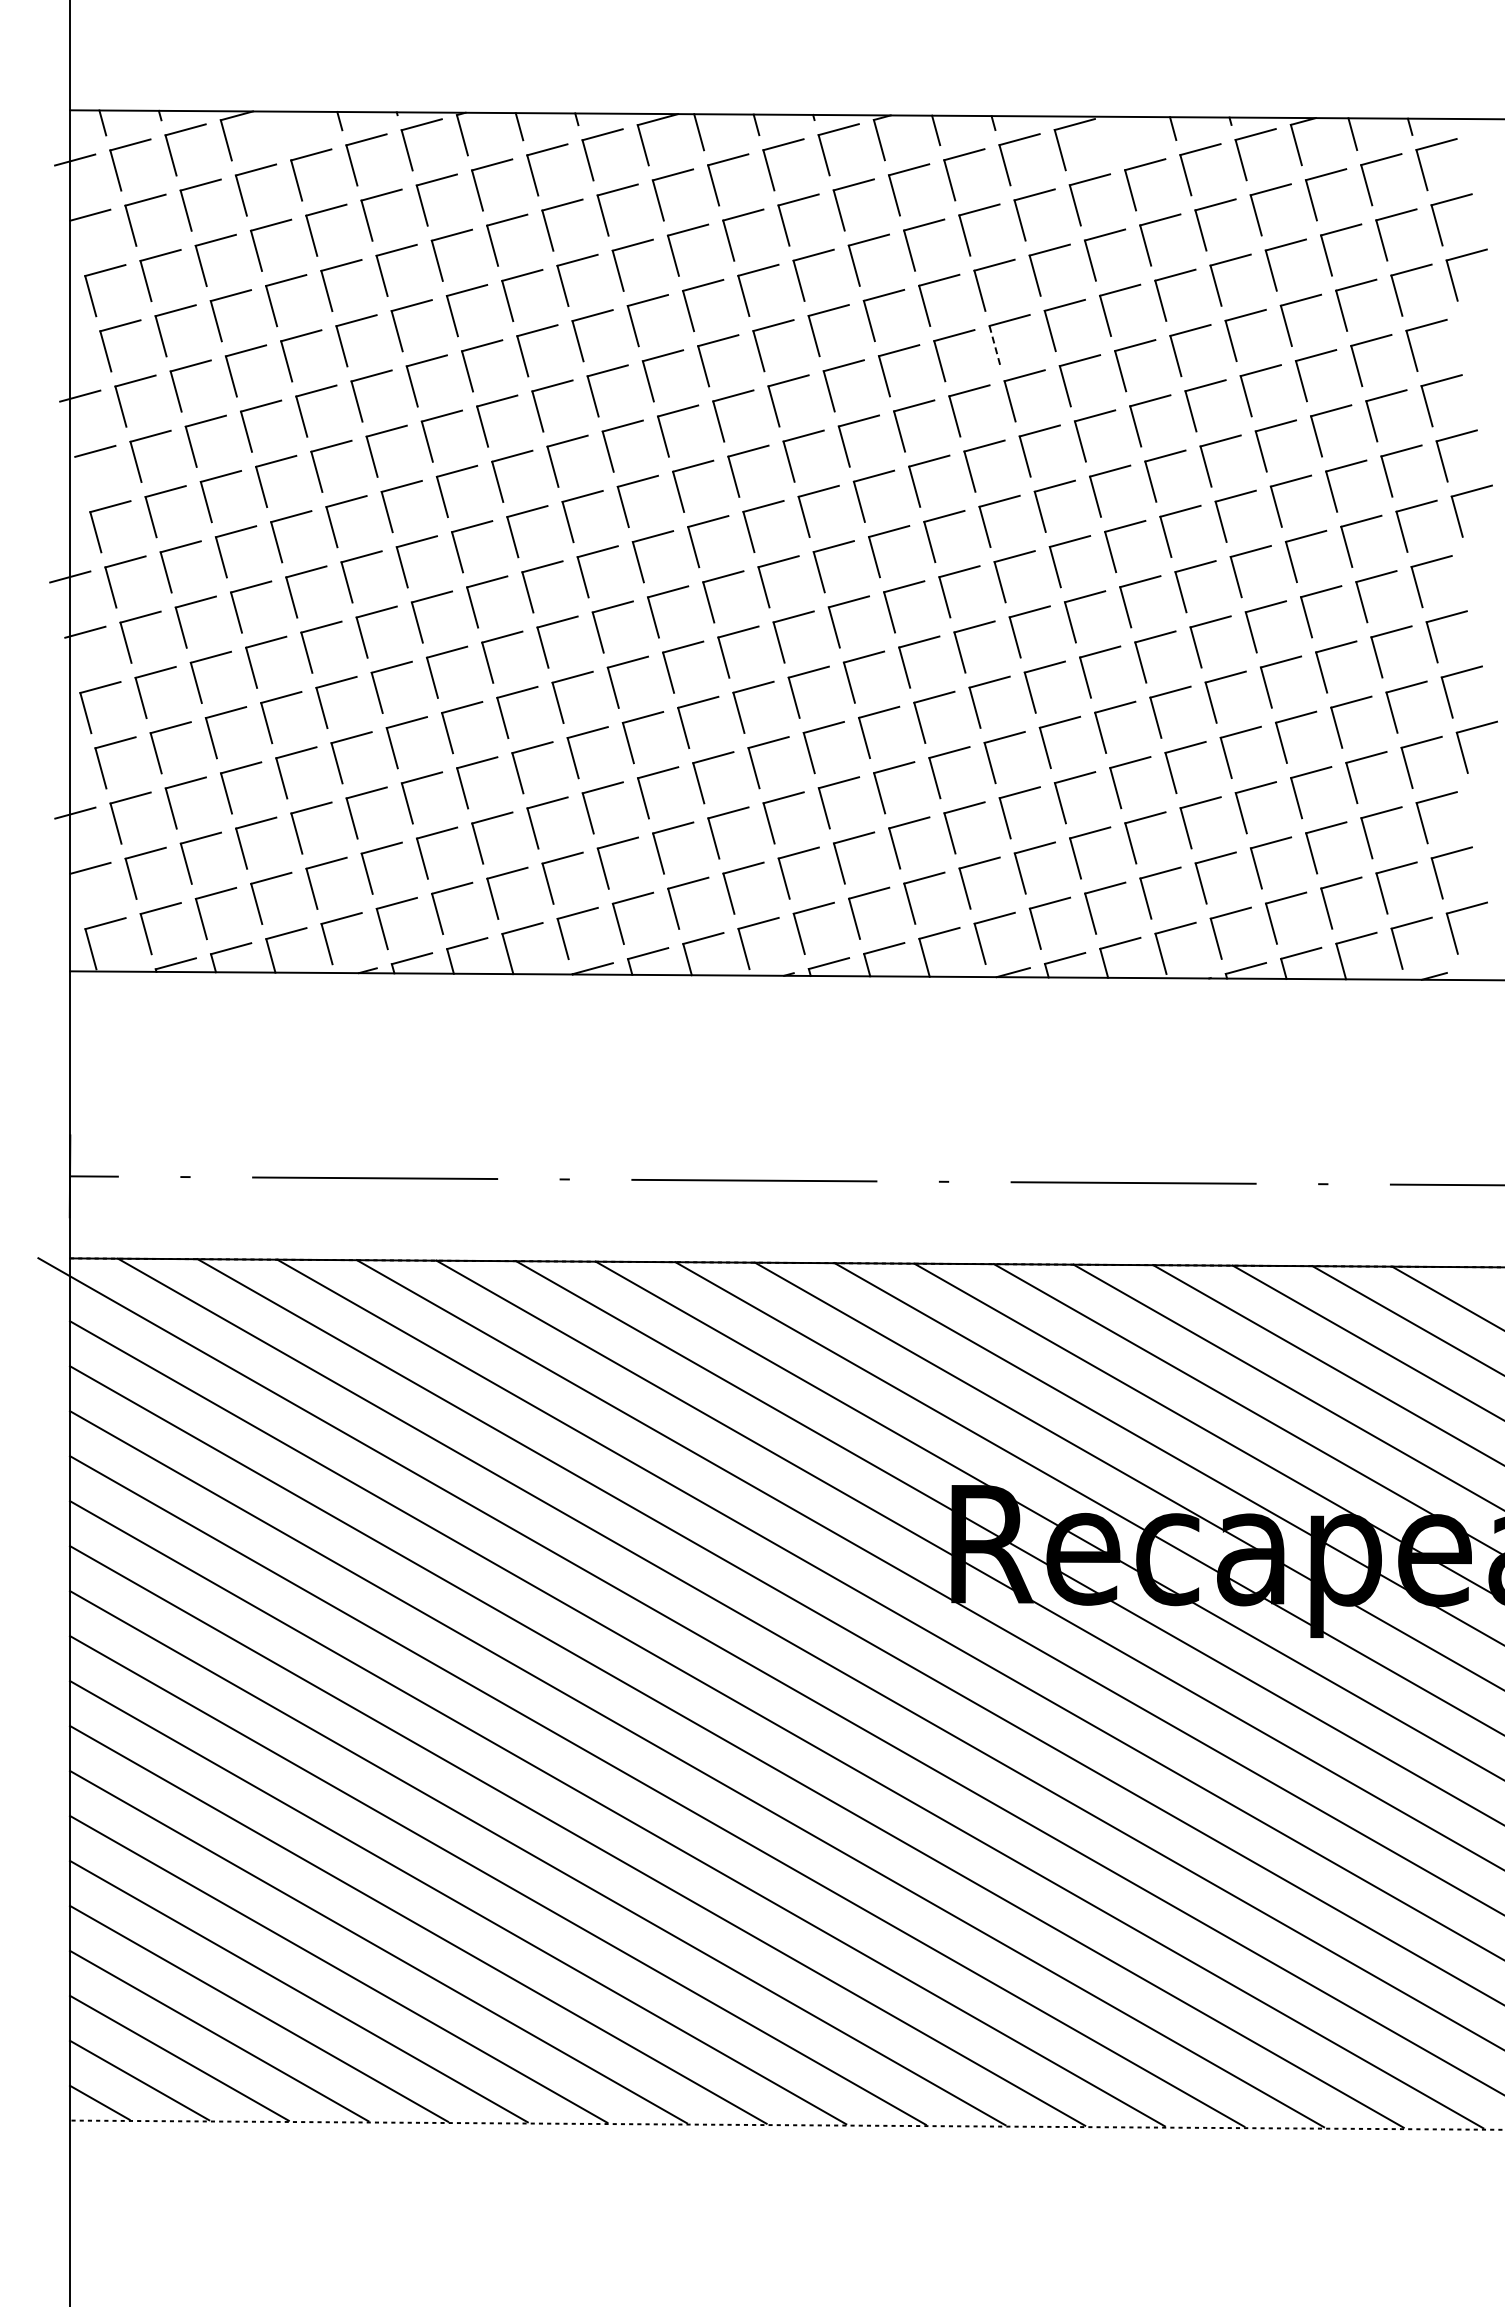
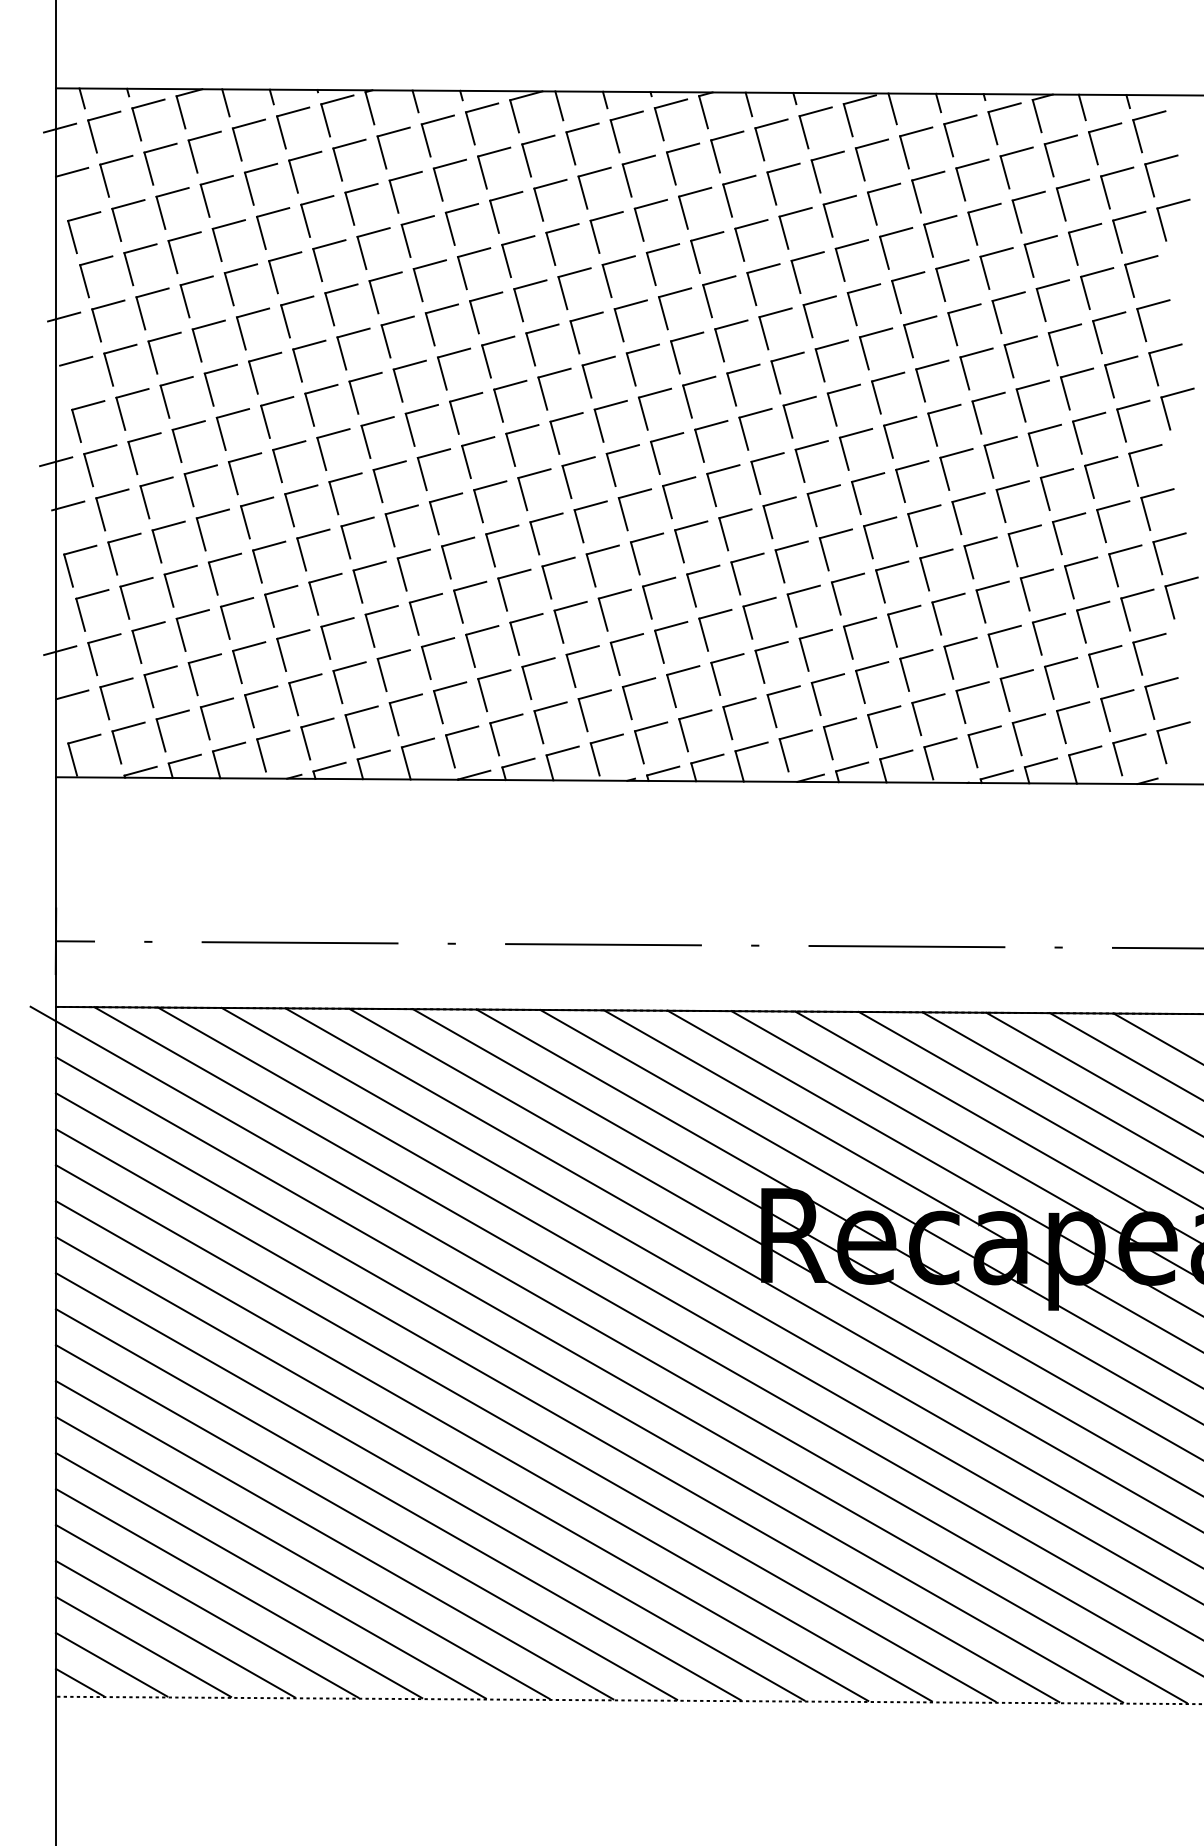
line: (282, 128) -> (225, 102), added
line: (1115, 135) -> (892, 108), added
line: (995, 346) -> (796, 277), dashed -> solid

